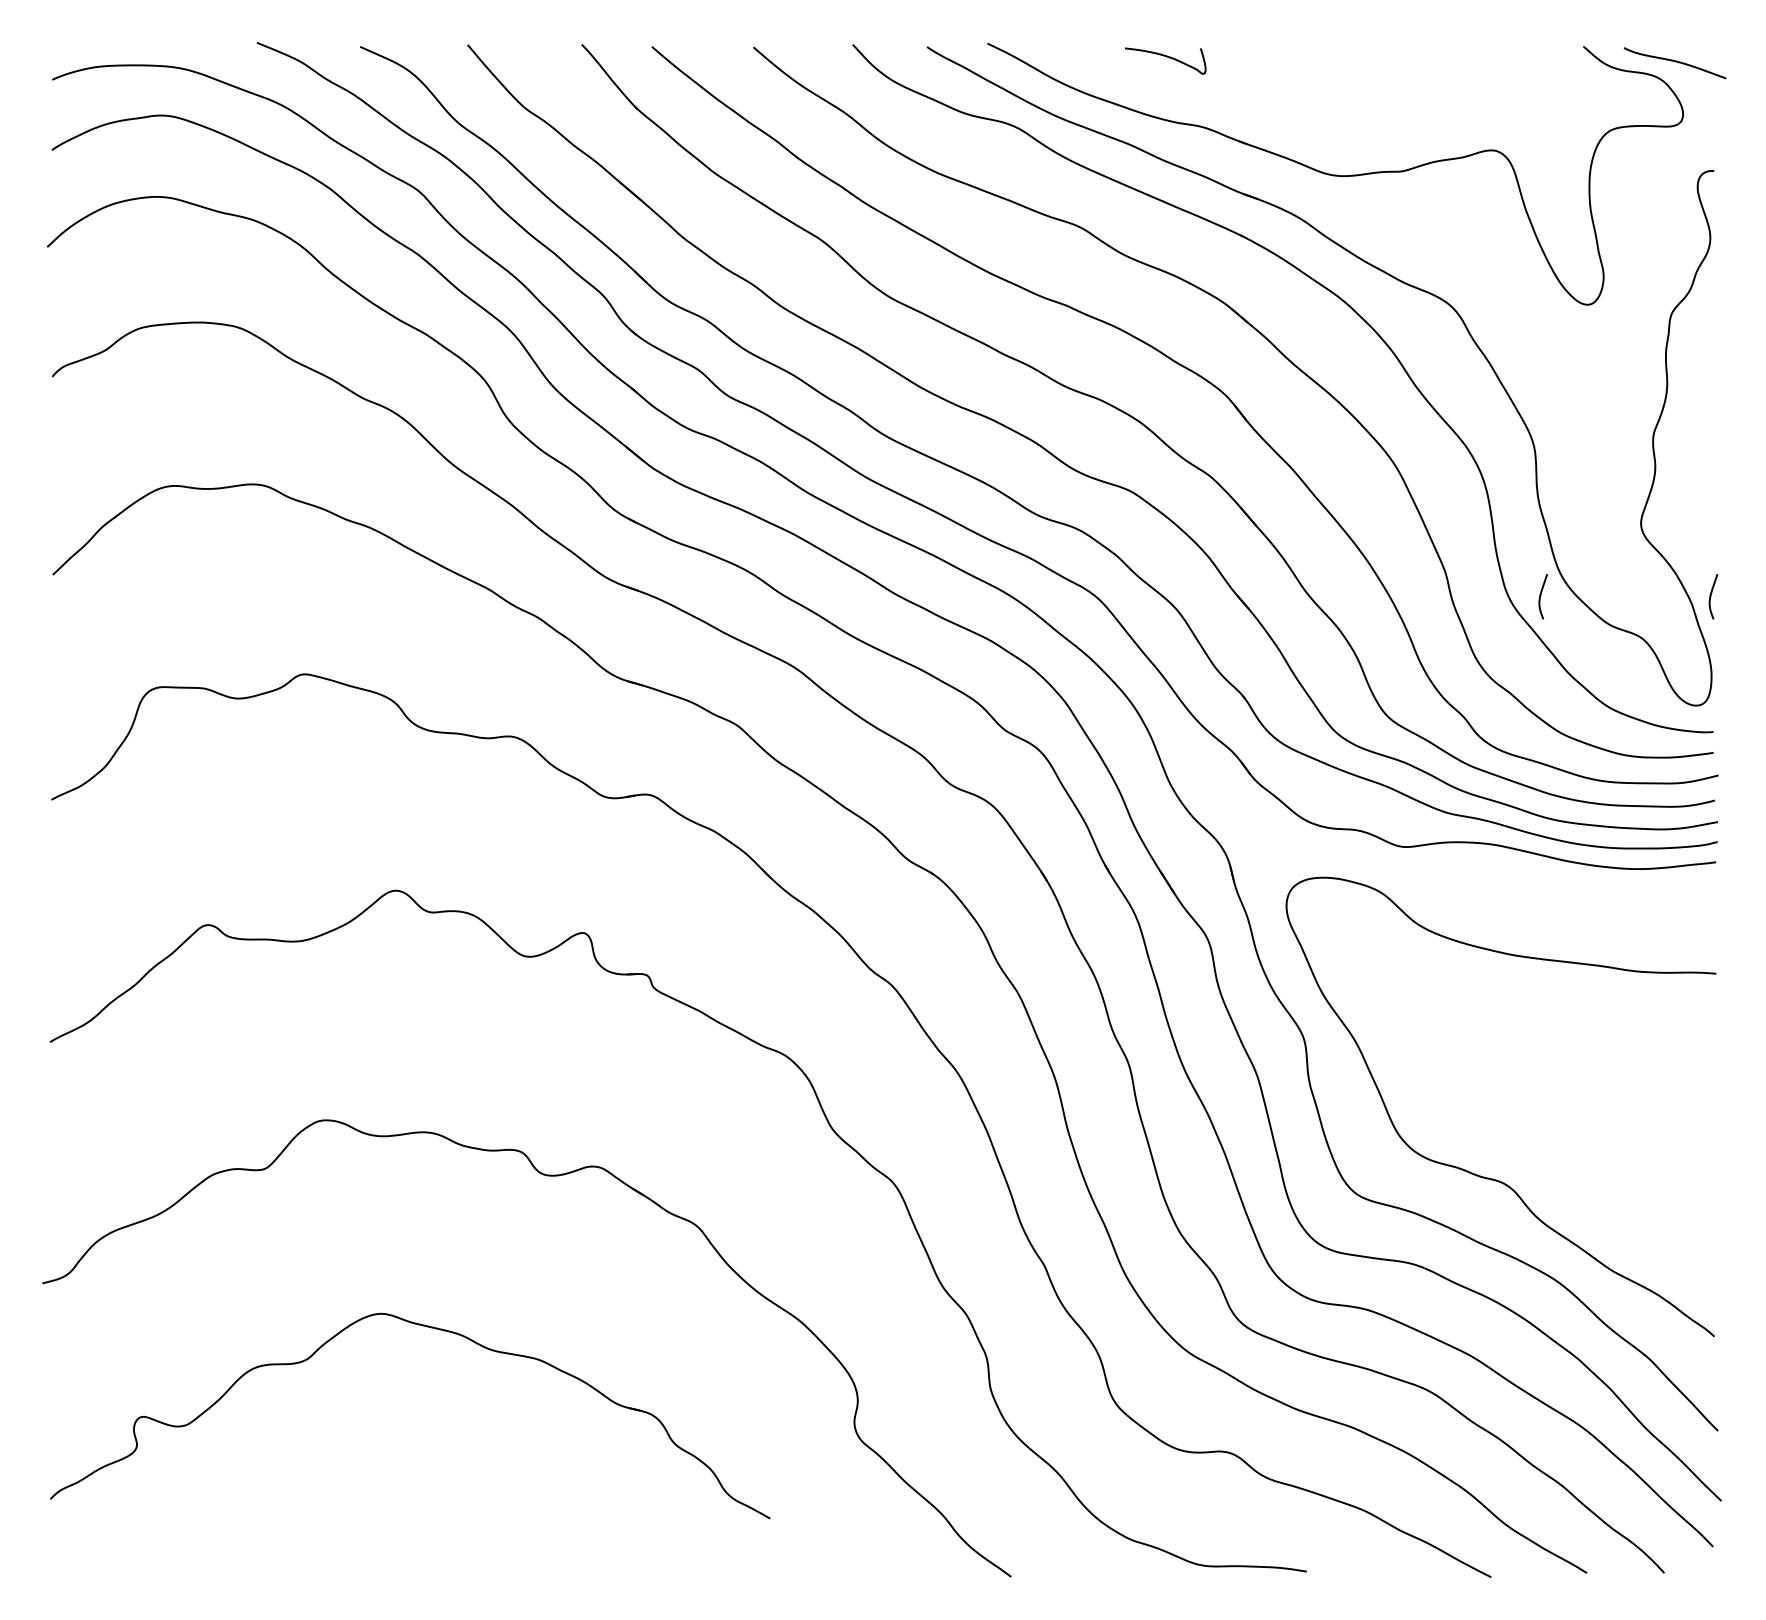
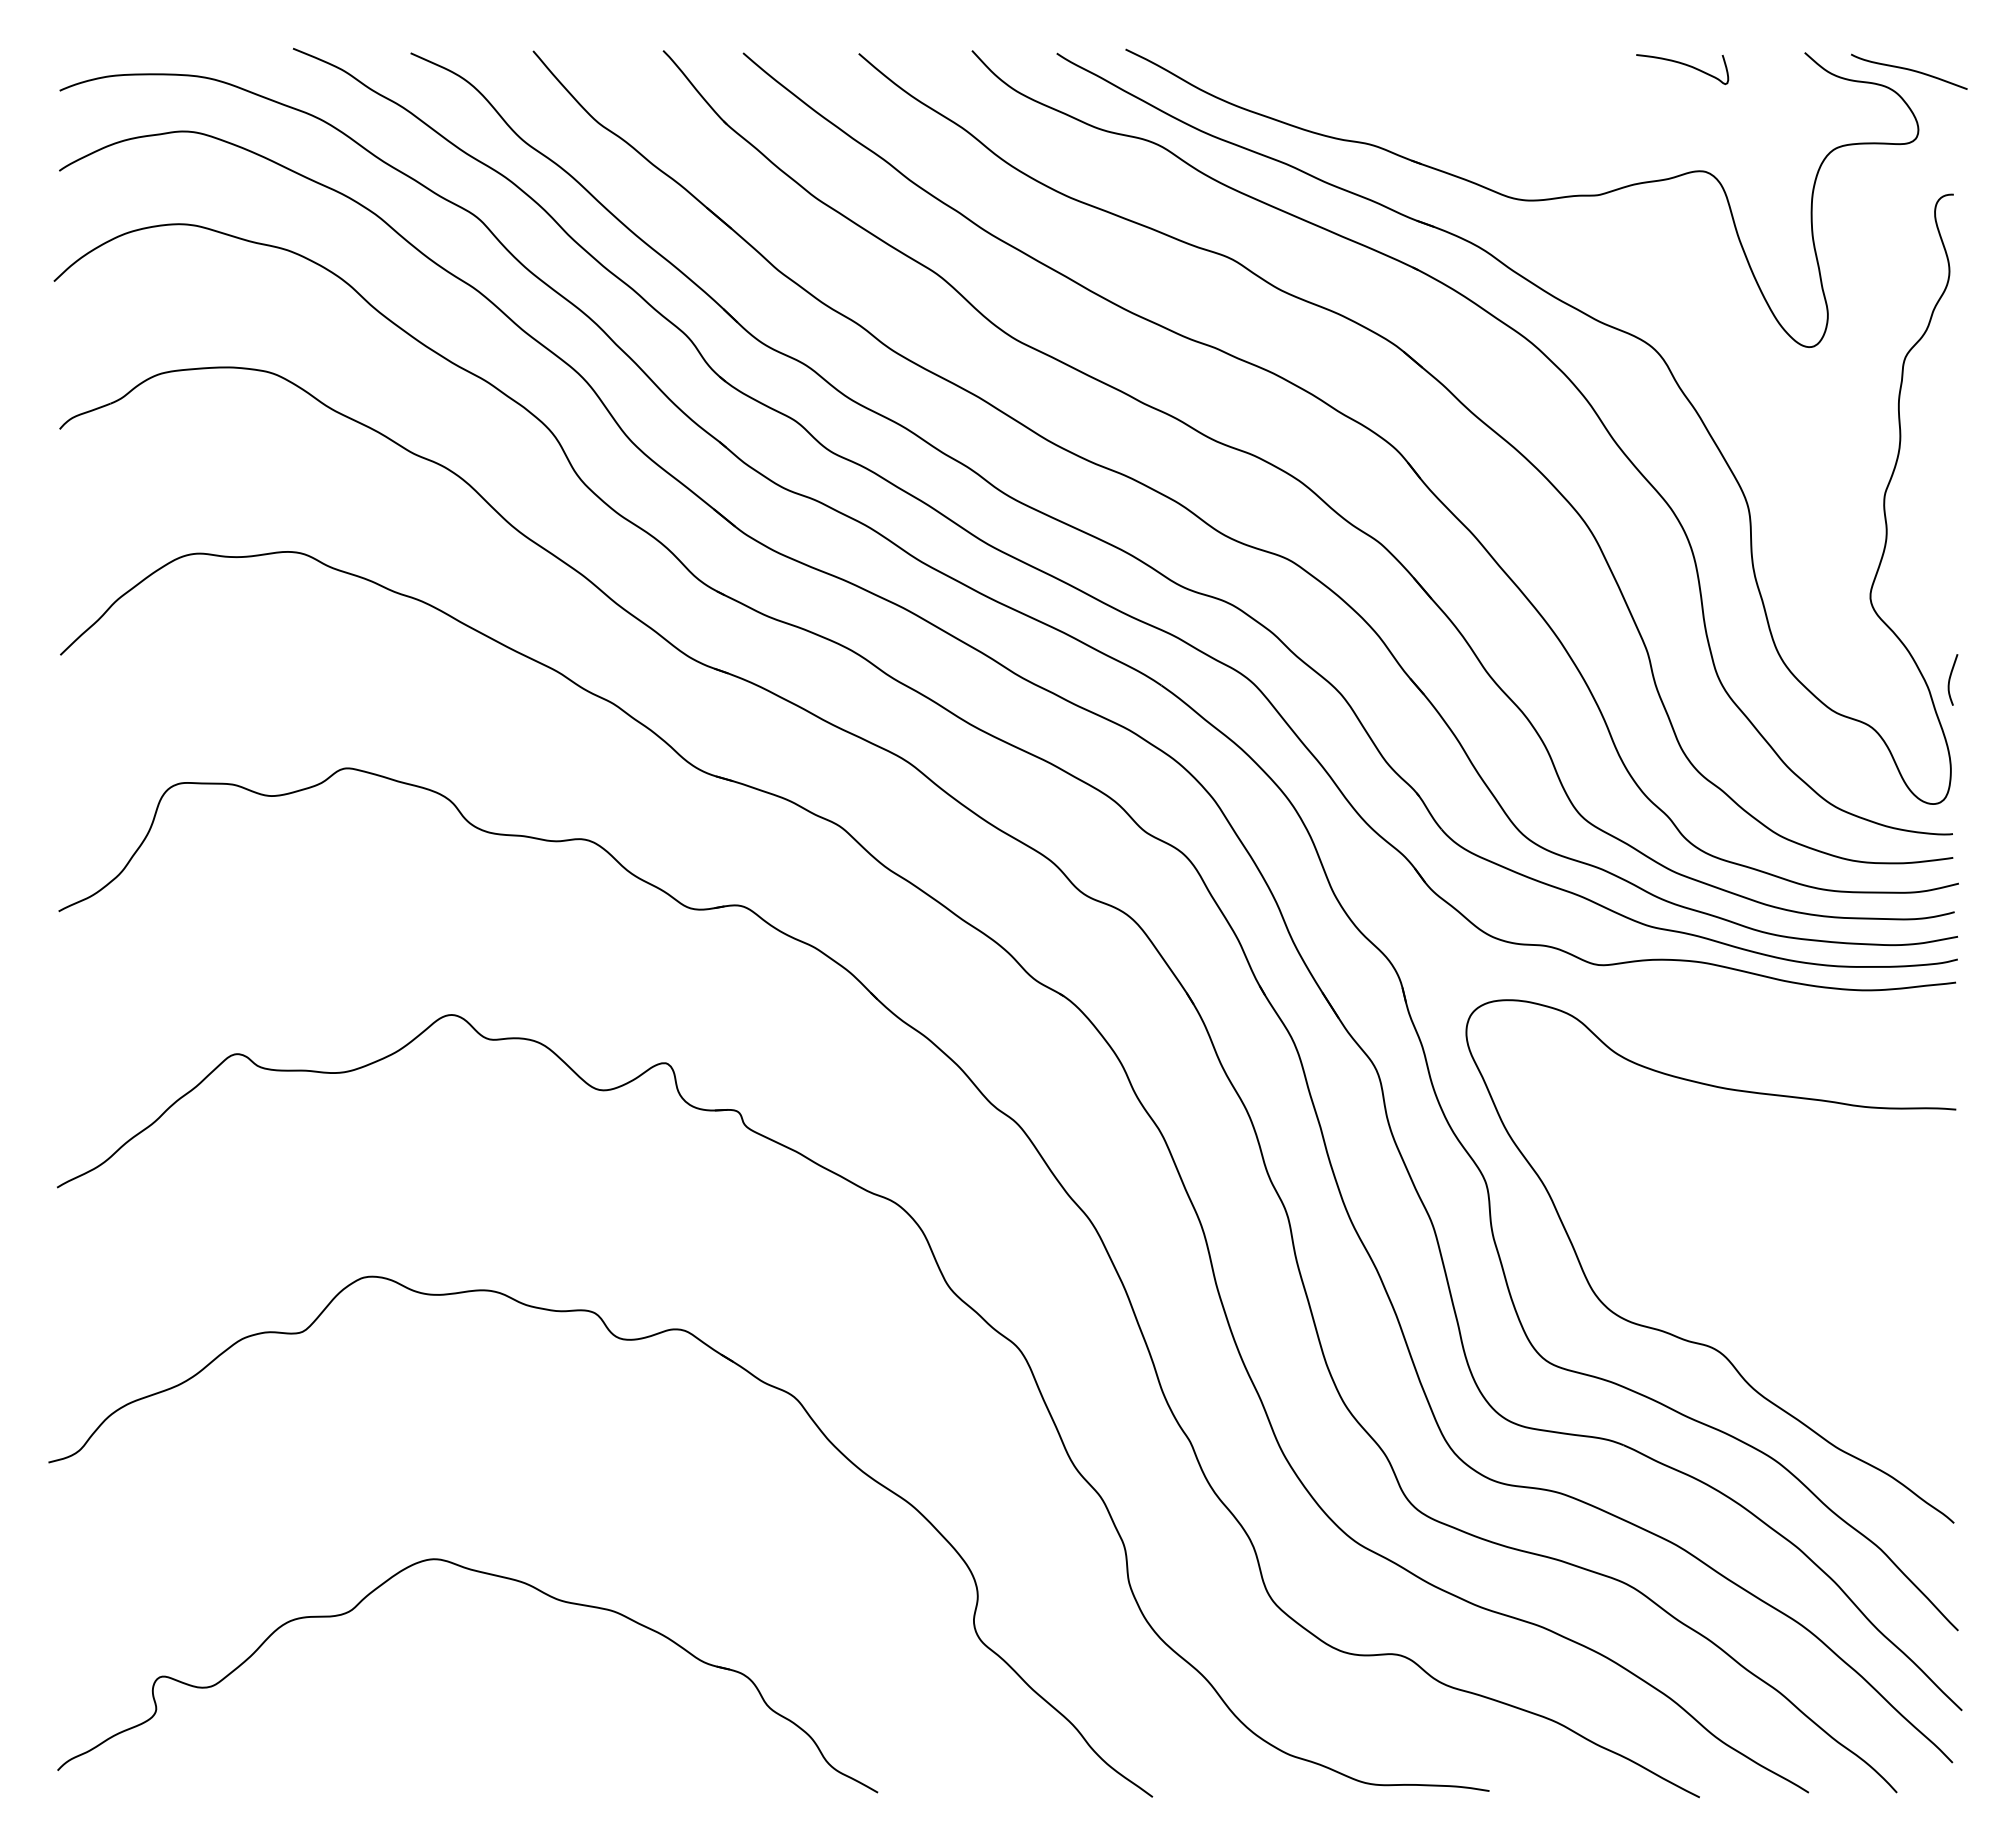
curve: (1167, 57) -> (1684, 65), moved
curve: (1541, 596) -> (1756, 679), removed
part: (430, 1328) -> (490, 1575), moved

